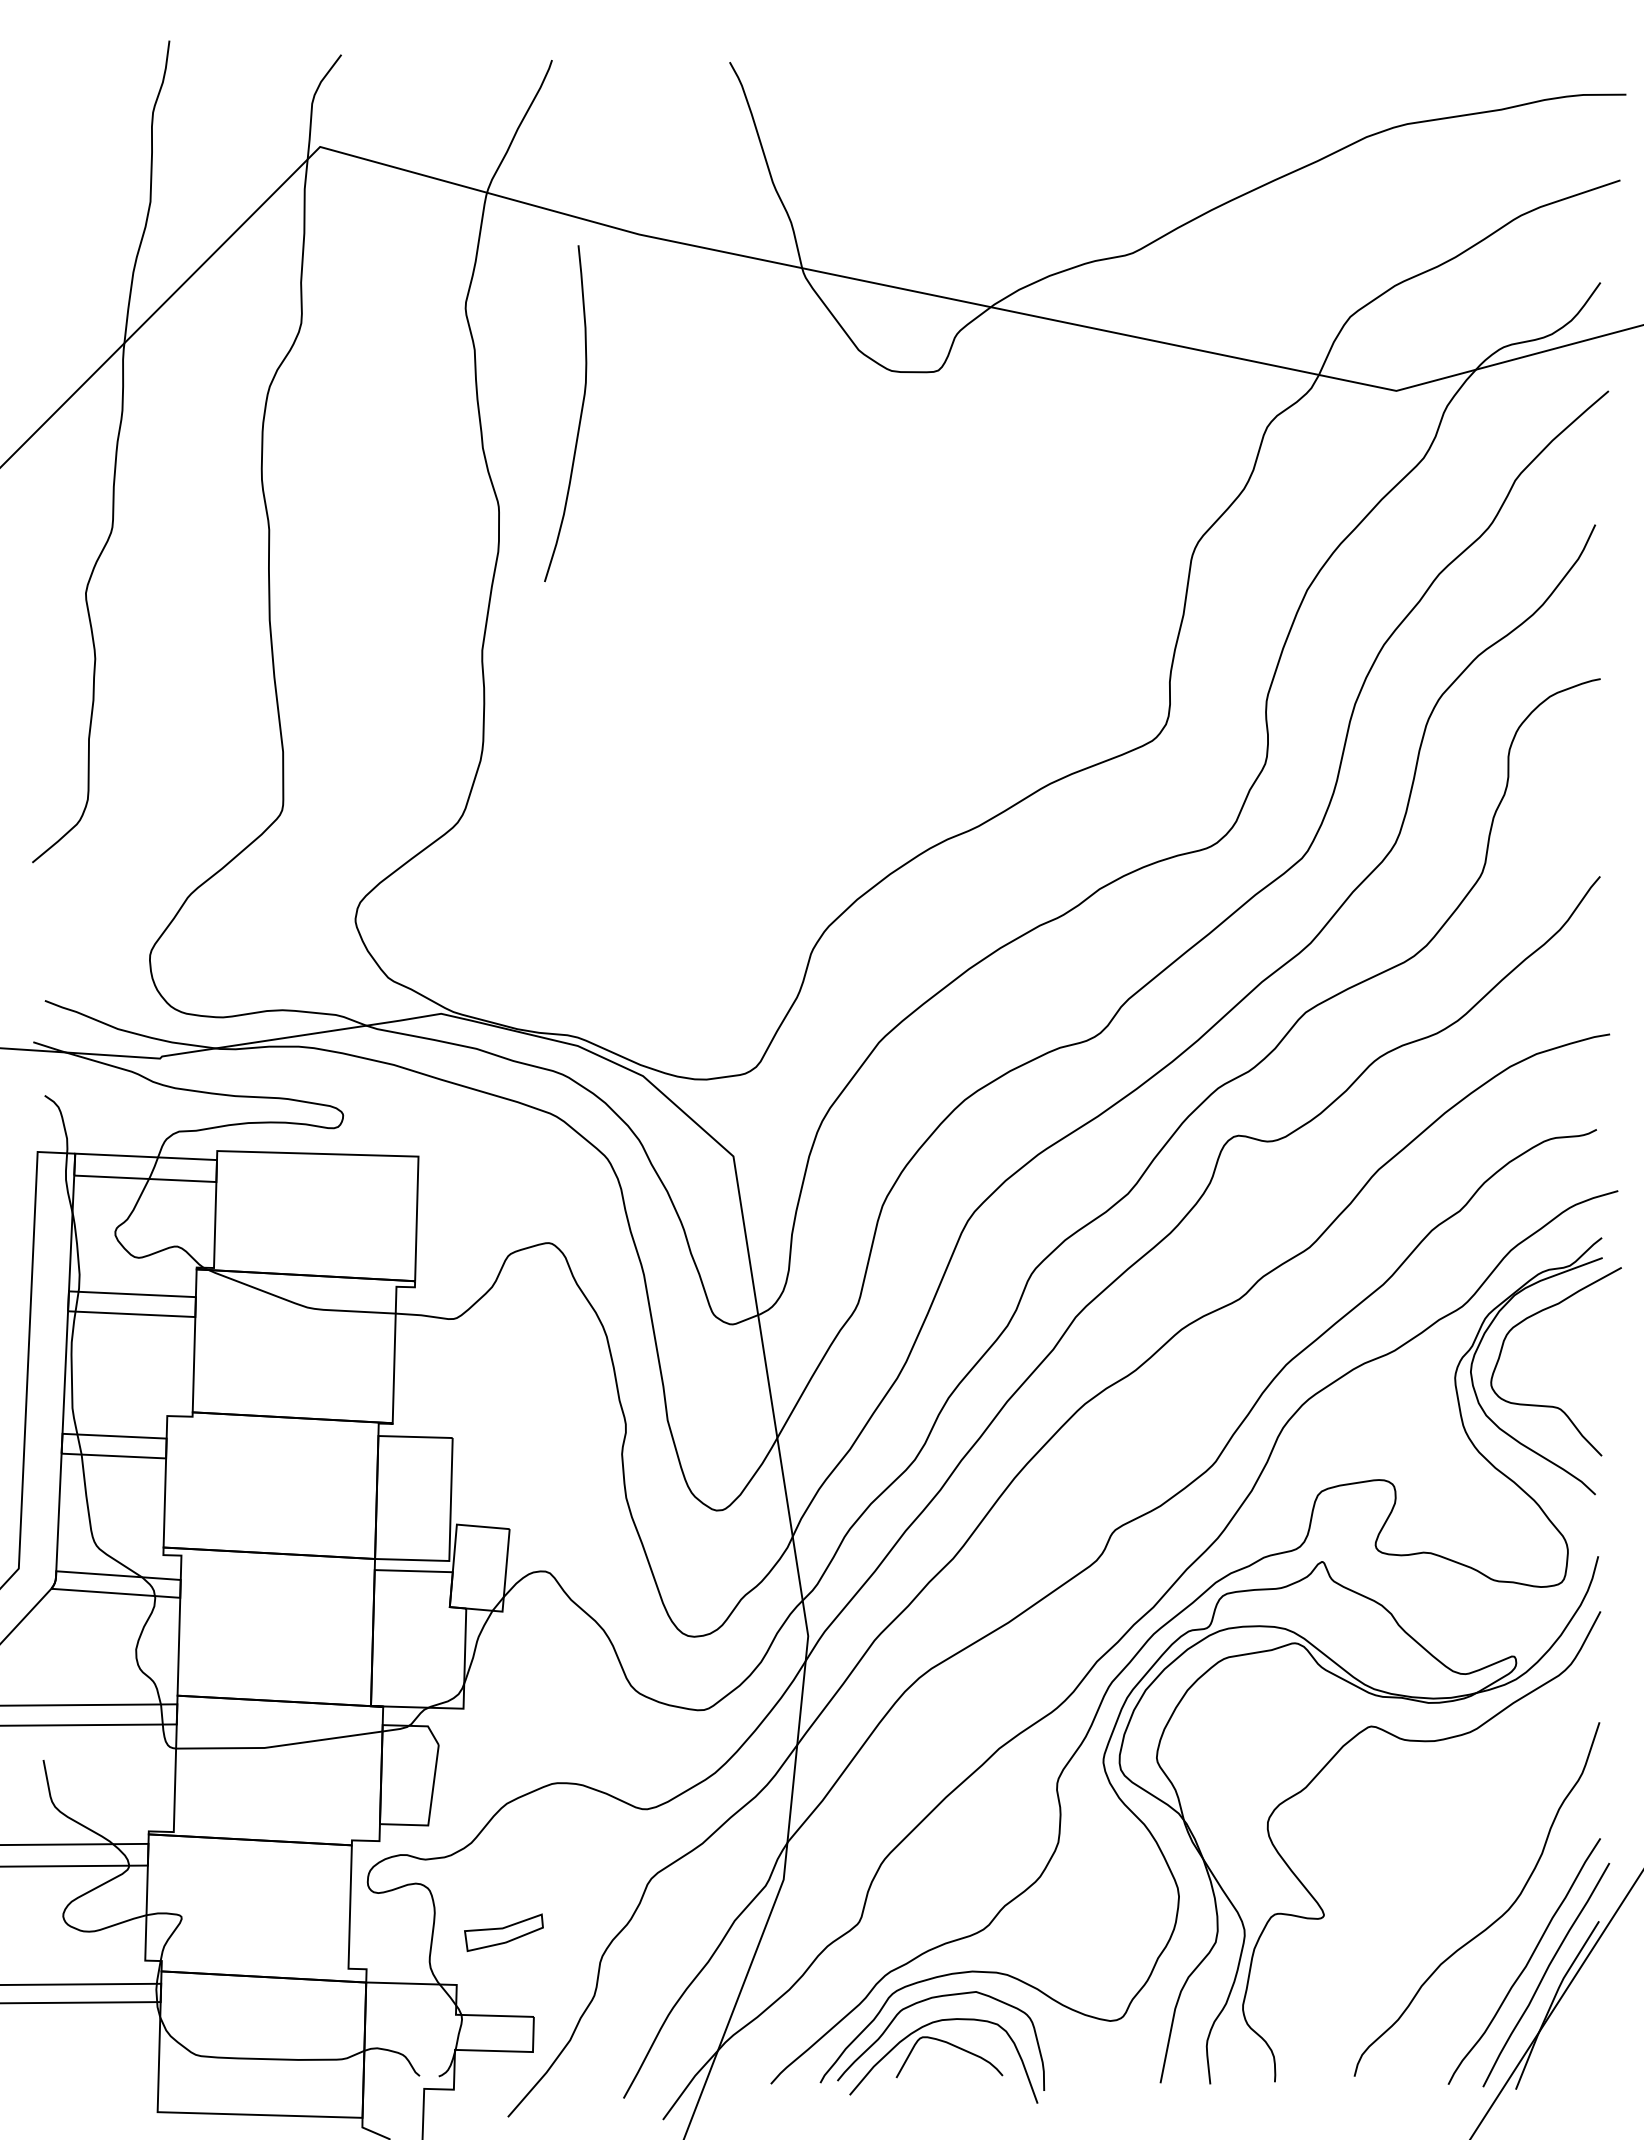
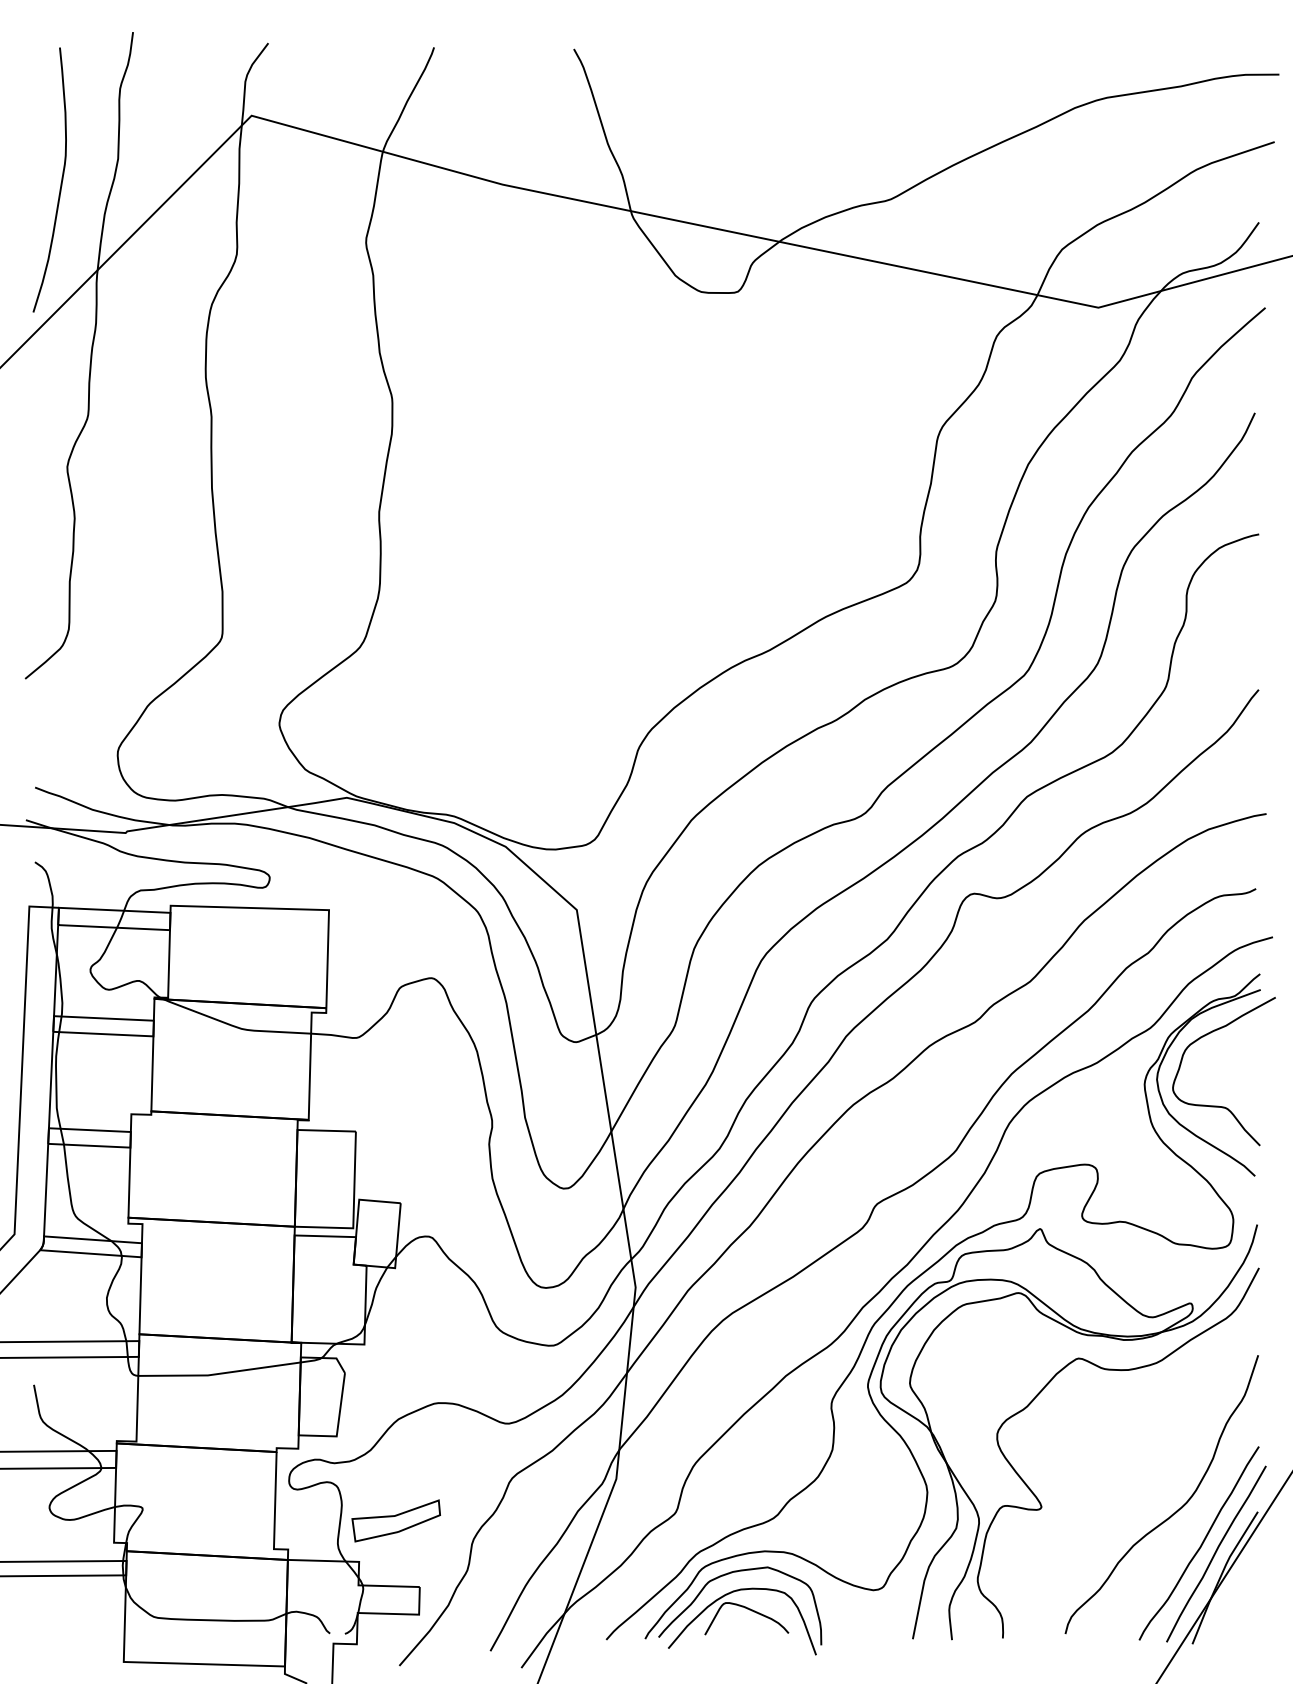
curve: (579, 417) -> (60, 183), moved
part: (503, 1932) -> (395, 1520), size x1.43

